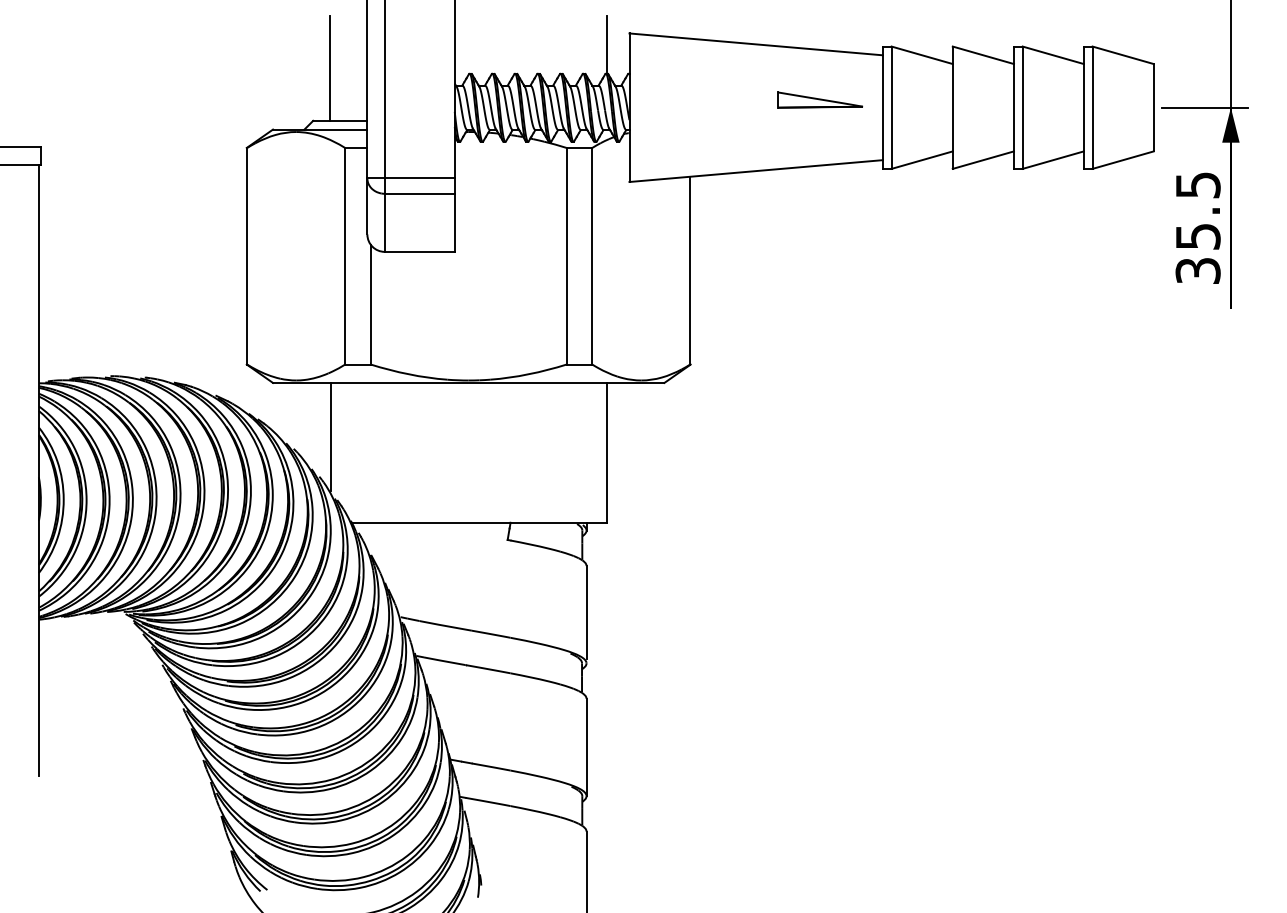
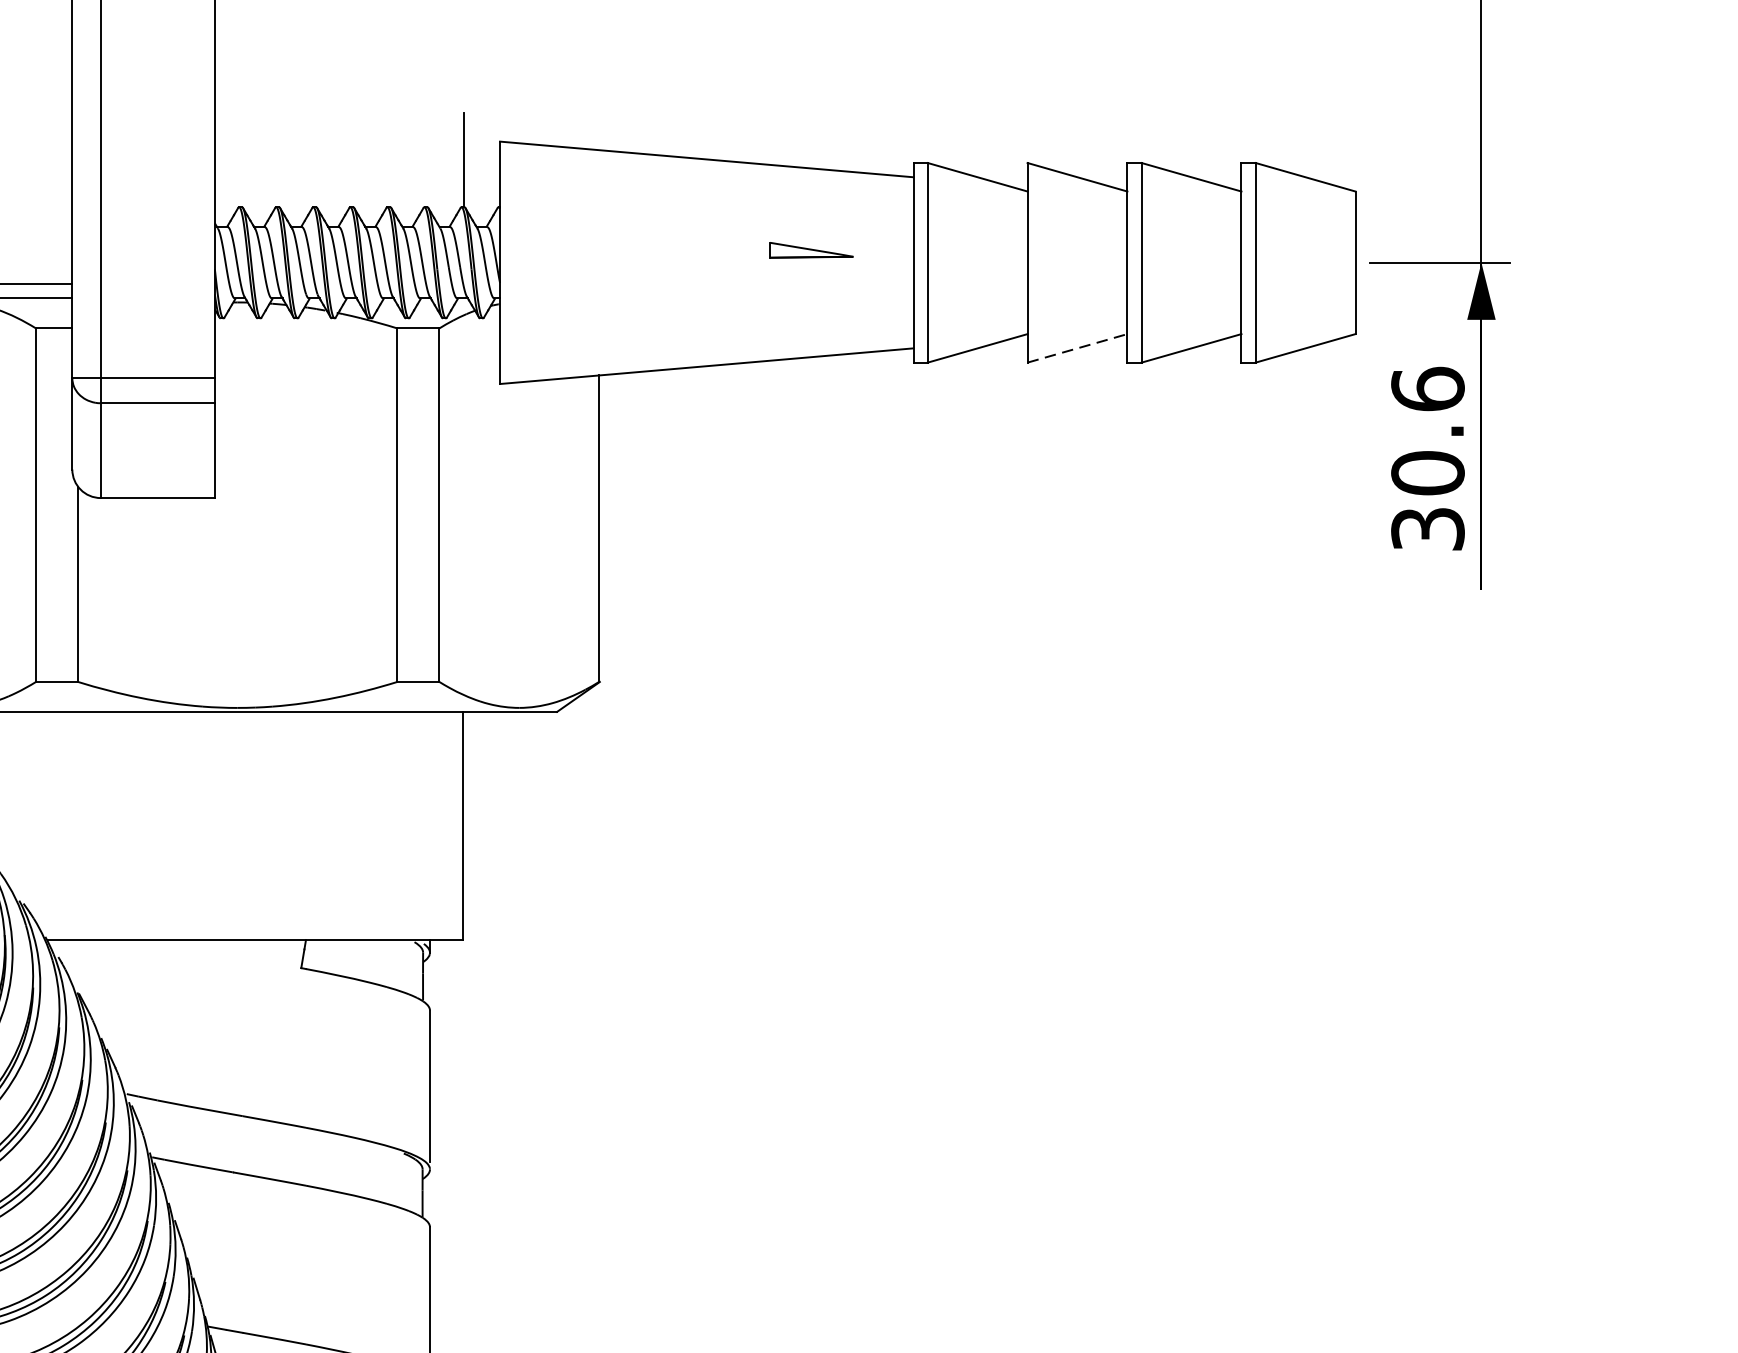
line: (330, 67) -> (12, 197), removed
part: (820, 99) -> (811, 249), size x0.6
line: (983, 160) -> (1077, 348), solid -> dashed
text: (1197, 210) -> (1426, 430), 35.5 -> 30.6
line: (330, 436) -> (12, 799), removed

